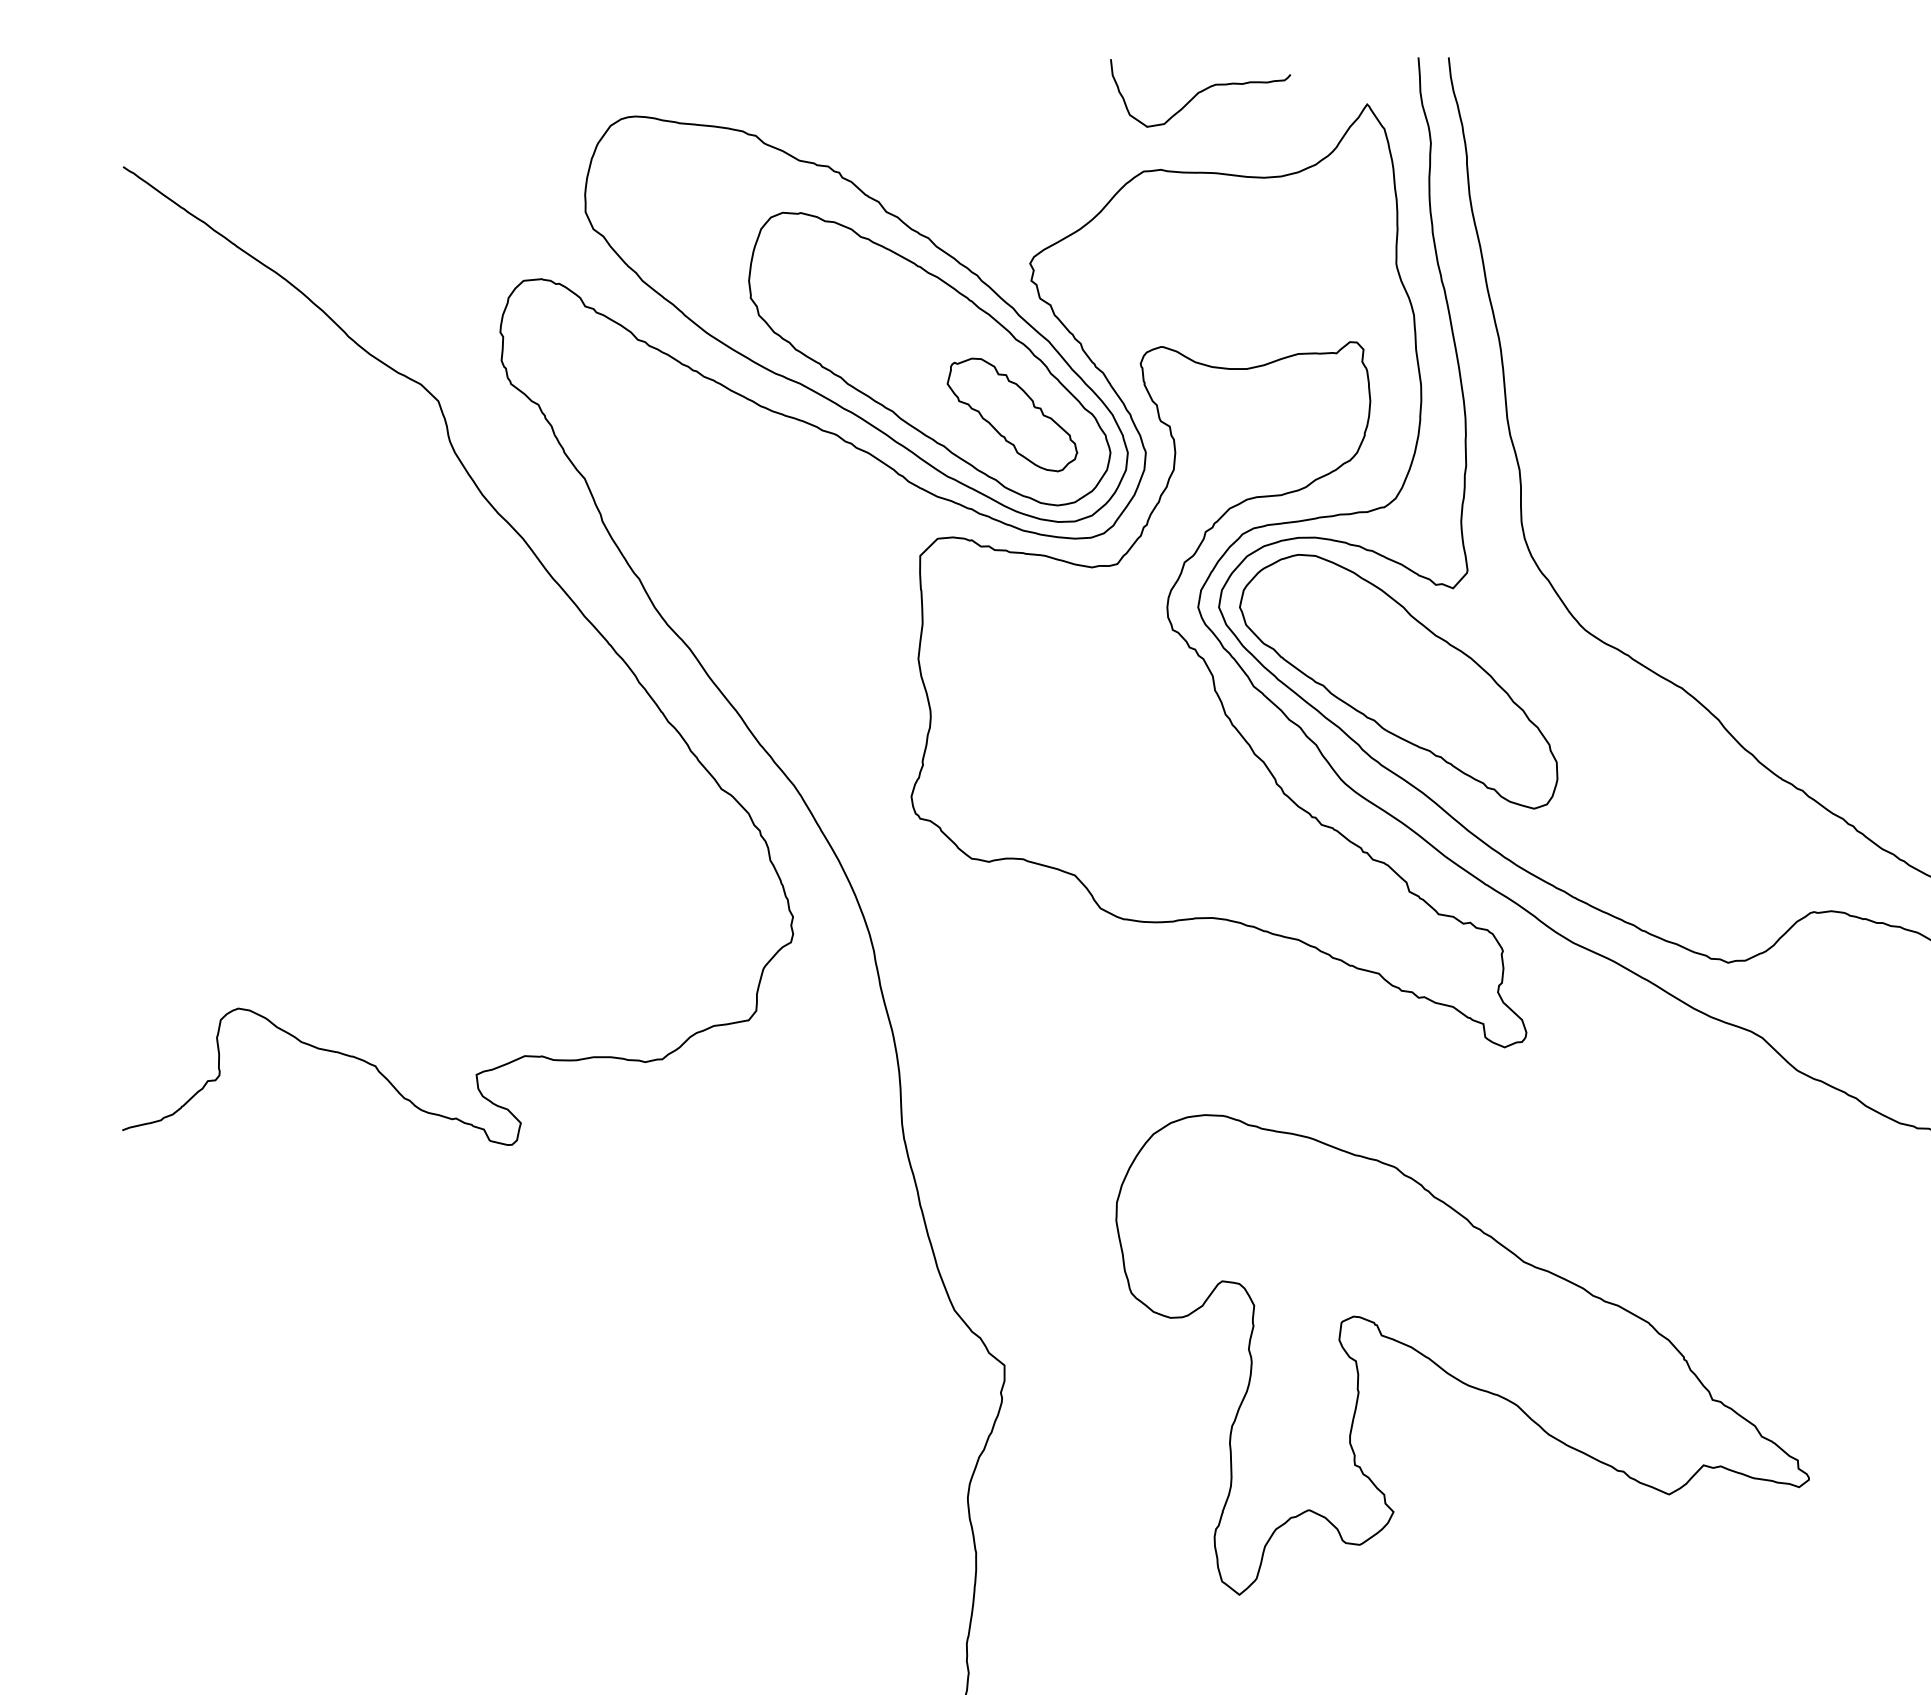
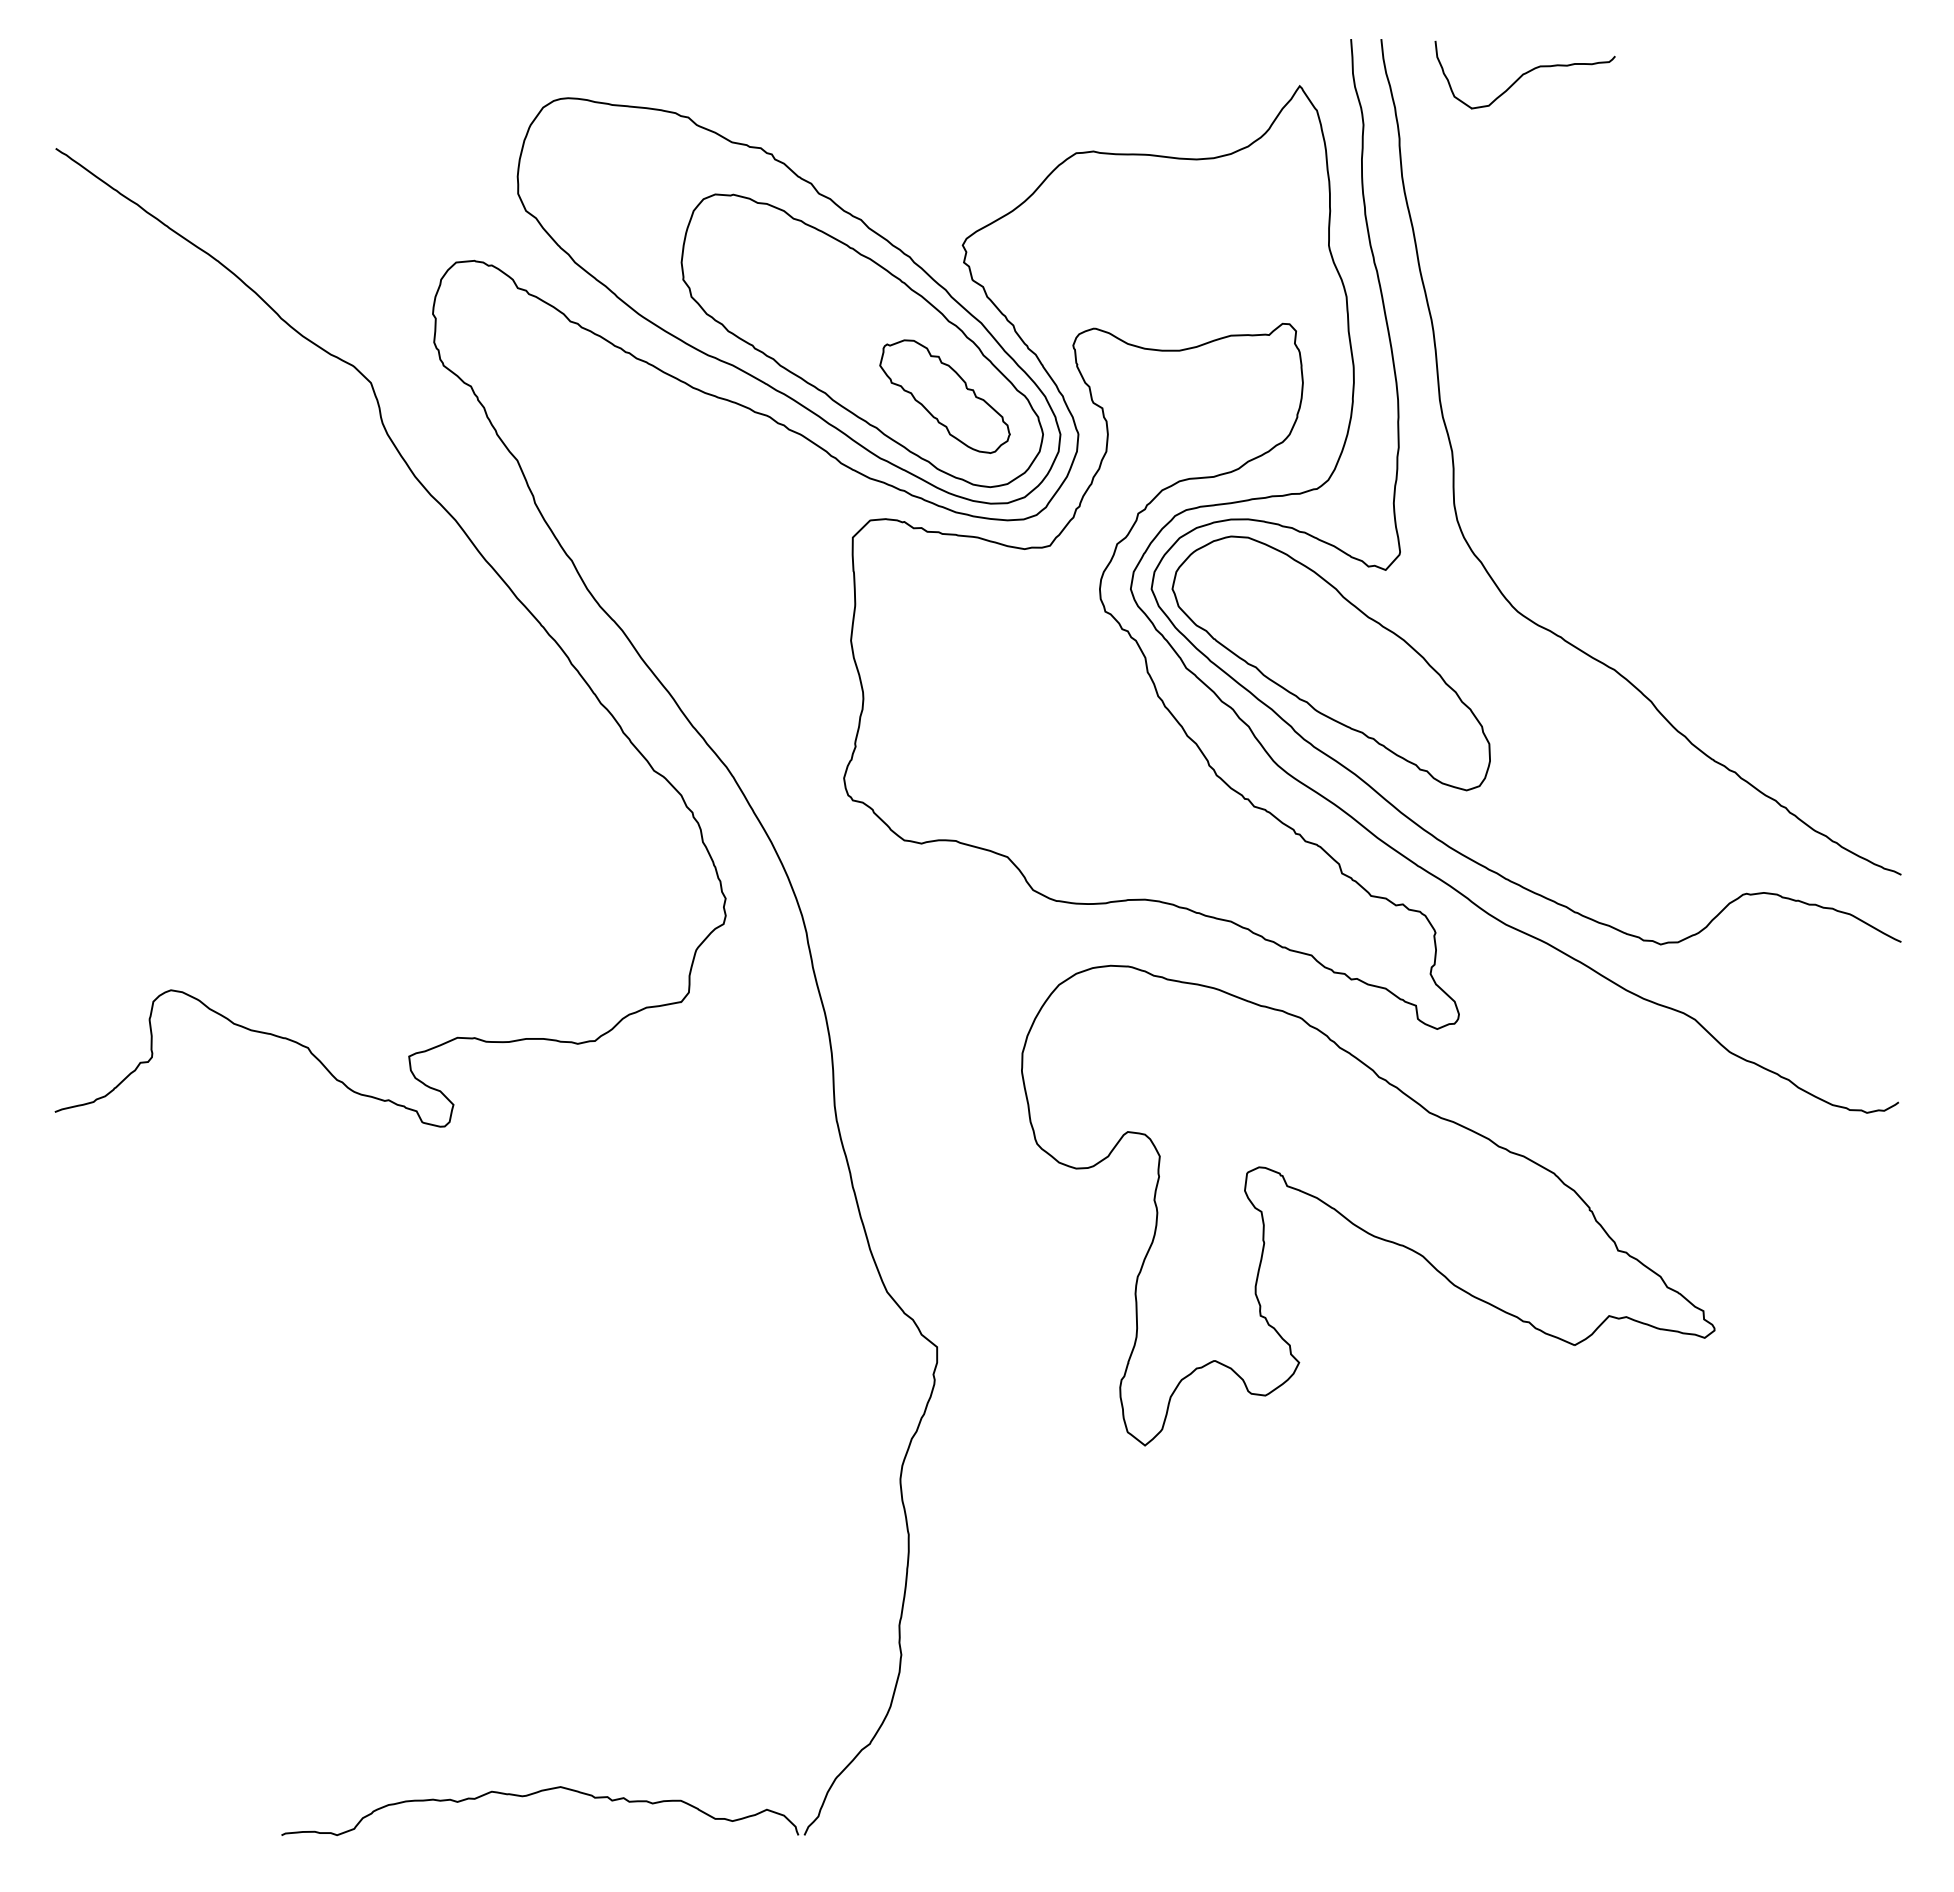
curve: (1199, 92) -> (1524, 74), moved
part: (1462, 1354) -> (1368, 1205), moved

